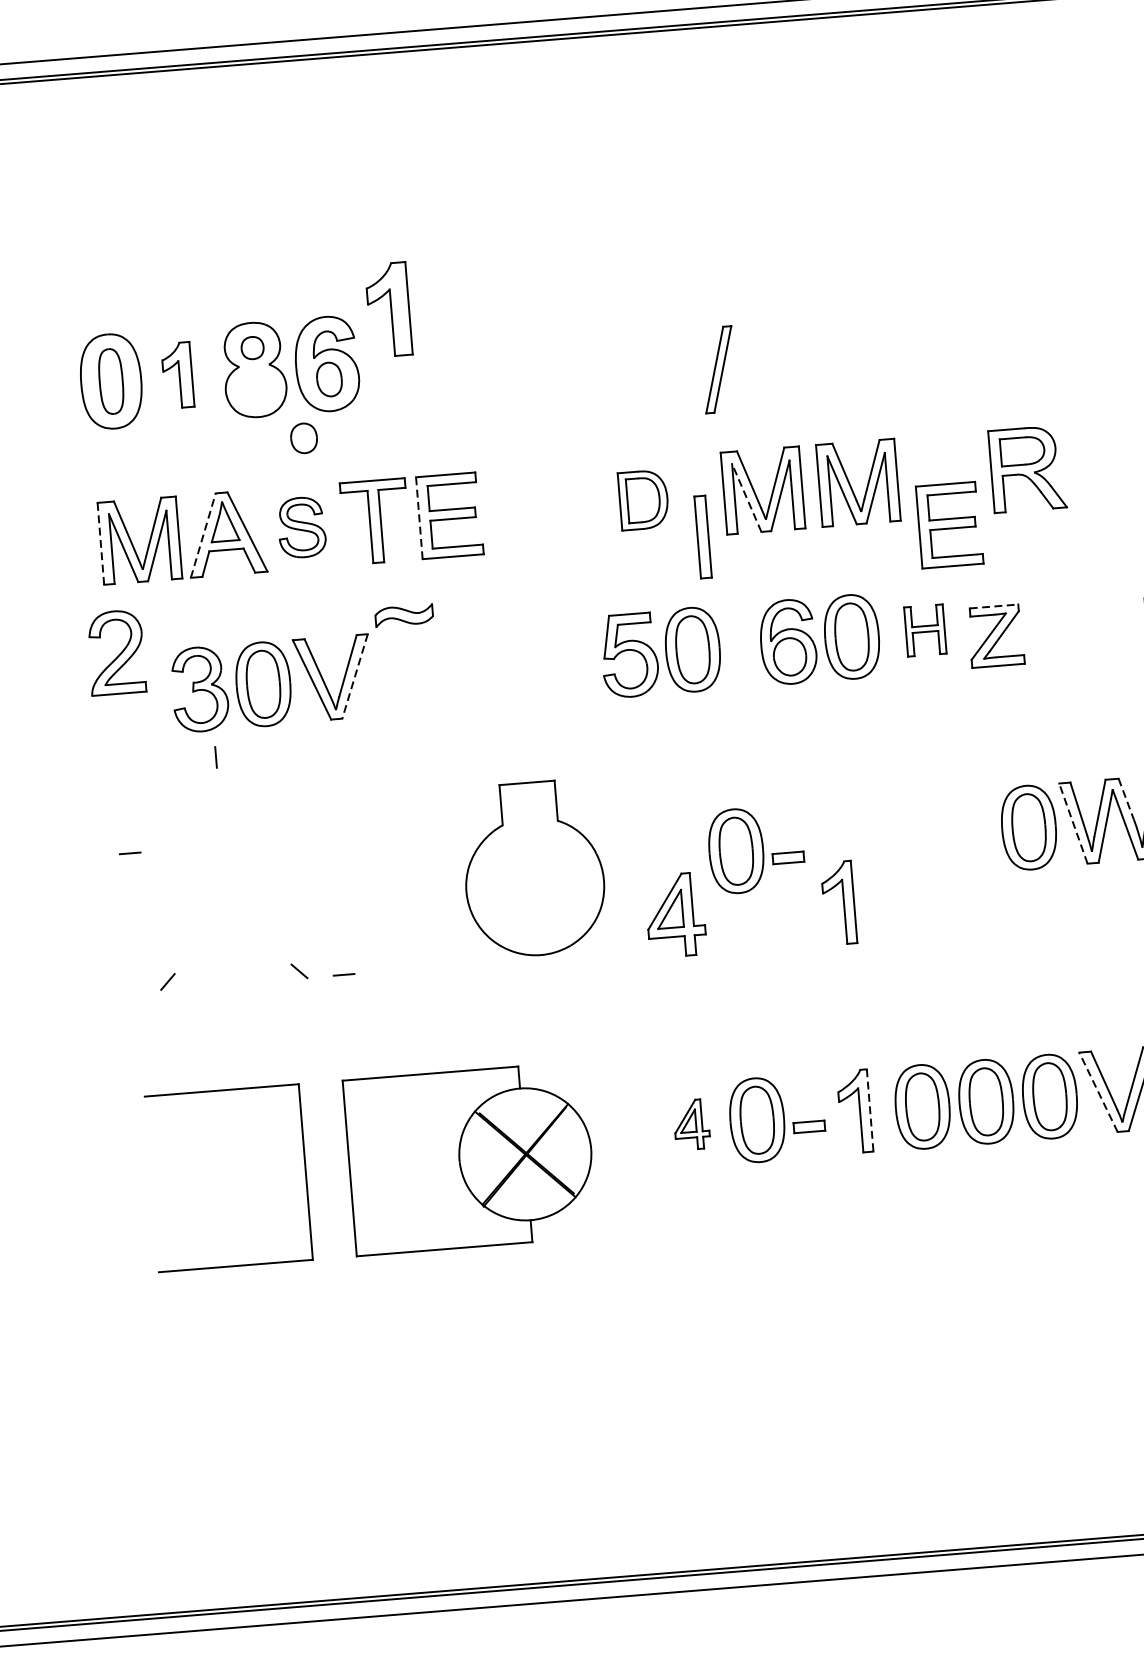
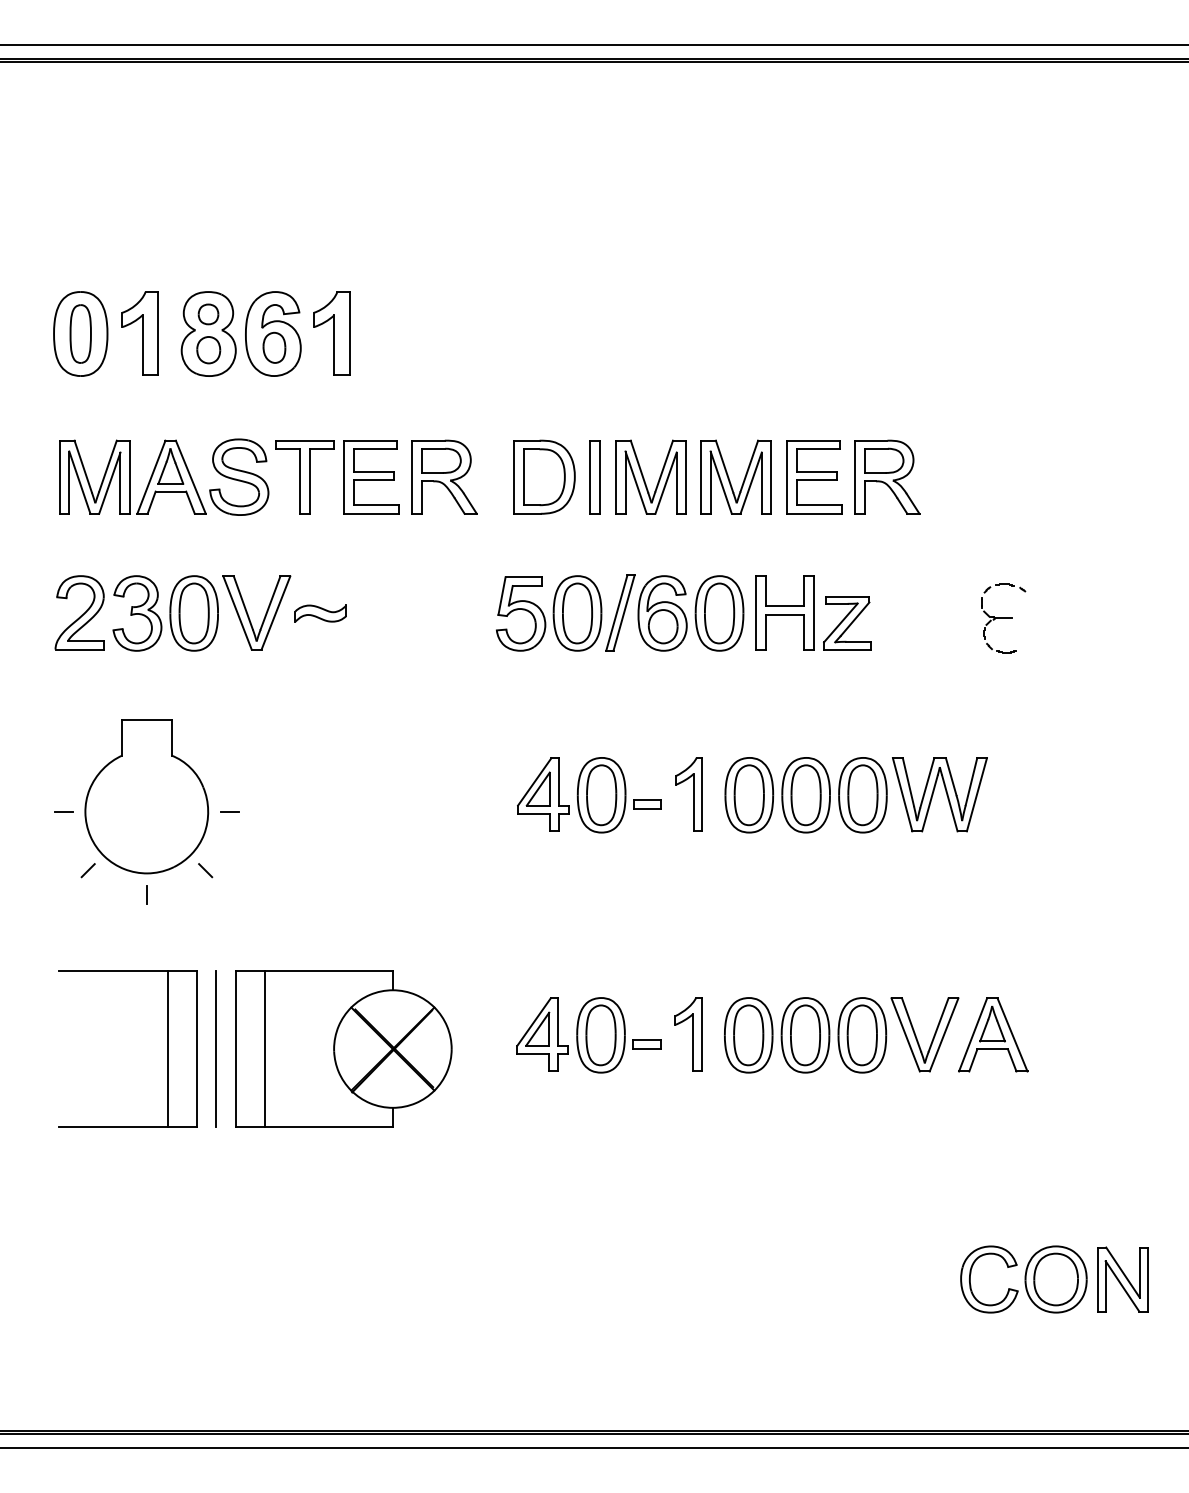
part: (388, 310) -> (331, 333), moved
part: (718, 369) -> (620, 612), moved
part: (177, 375) -> (139, 333), size x1.43
part: (303, 438) -> (208, 350), moved
line: (747, 497) -> (636, 482), dashed -> solid
part: (643, 499) -> (544, 476), size x1.43
part: (531, 508) -> (444, 476), added
line: (419, 518) -> (344, 477), dashed -> solid
part: (950, 525) -> (814, 477), moved
part: (301, 526) -> (239, 476), size x1.43
line: (203, 534) -> (151, 476), dashed -> solid
part: (702, 537) -> (594, 477), moved
line: (100, 544) -> (59, 477), dashed -> solid
line: (993, 606) -> (847, 596), dashed -> solid
part: (403, 615) -> (320, 613), moved
part: (924, 630) -> (784, 612), size x1.67
part: (115, 652) -> (79, 612), moved
line: (354, 677) -> (275, 613), dashed -> solid
line: (215, 757) -> (146, 894), moved
line: (1126, 799) -> (951, 777), dashed -> solid
line: (1073, 823) -> (902, 794), dashed -> solid
part: (933, 835) -> (777, 795), added
line: (129, 852) -> (63, 811), moved
part: (533, 868) -> (146, 796), moved
part: (838, 903) -> (688, 794), moved
part: (675, 915) -> (543, 794), moved
line: (343, 974) -> (229, 811), moved
line: (1098, 1091) -> (905, 1034), dashed -> solid
line: (869, 1110) -> (701, 1034), dashed -> solid
part: (691, 1124) -> (542, 1034), size x1.67
line: (381, 1165) -> (264, 1048), added
line: (327, 1169) -> (216, 1048), added
line: (273, 1173) -> (168, 1048), added

